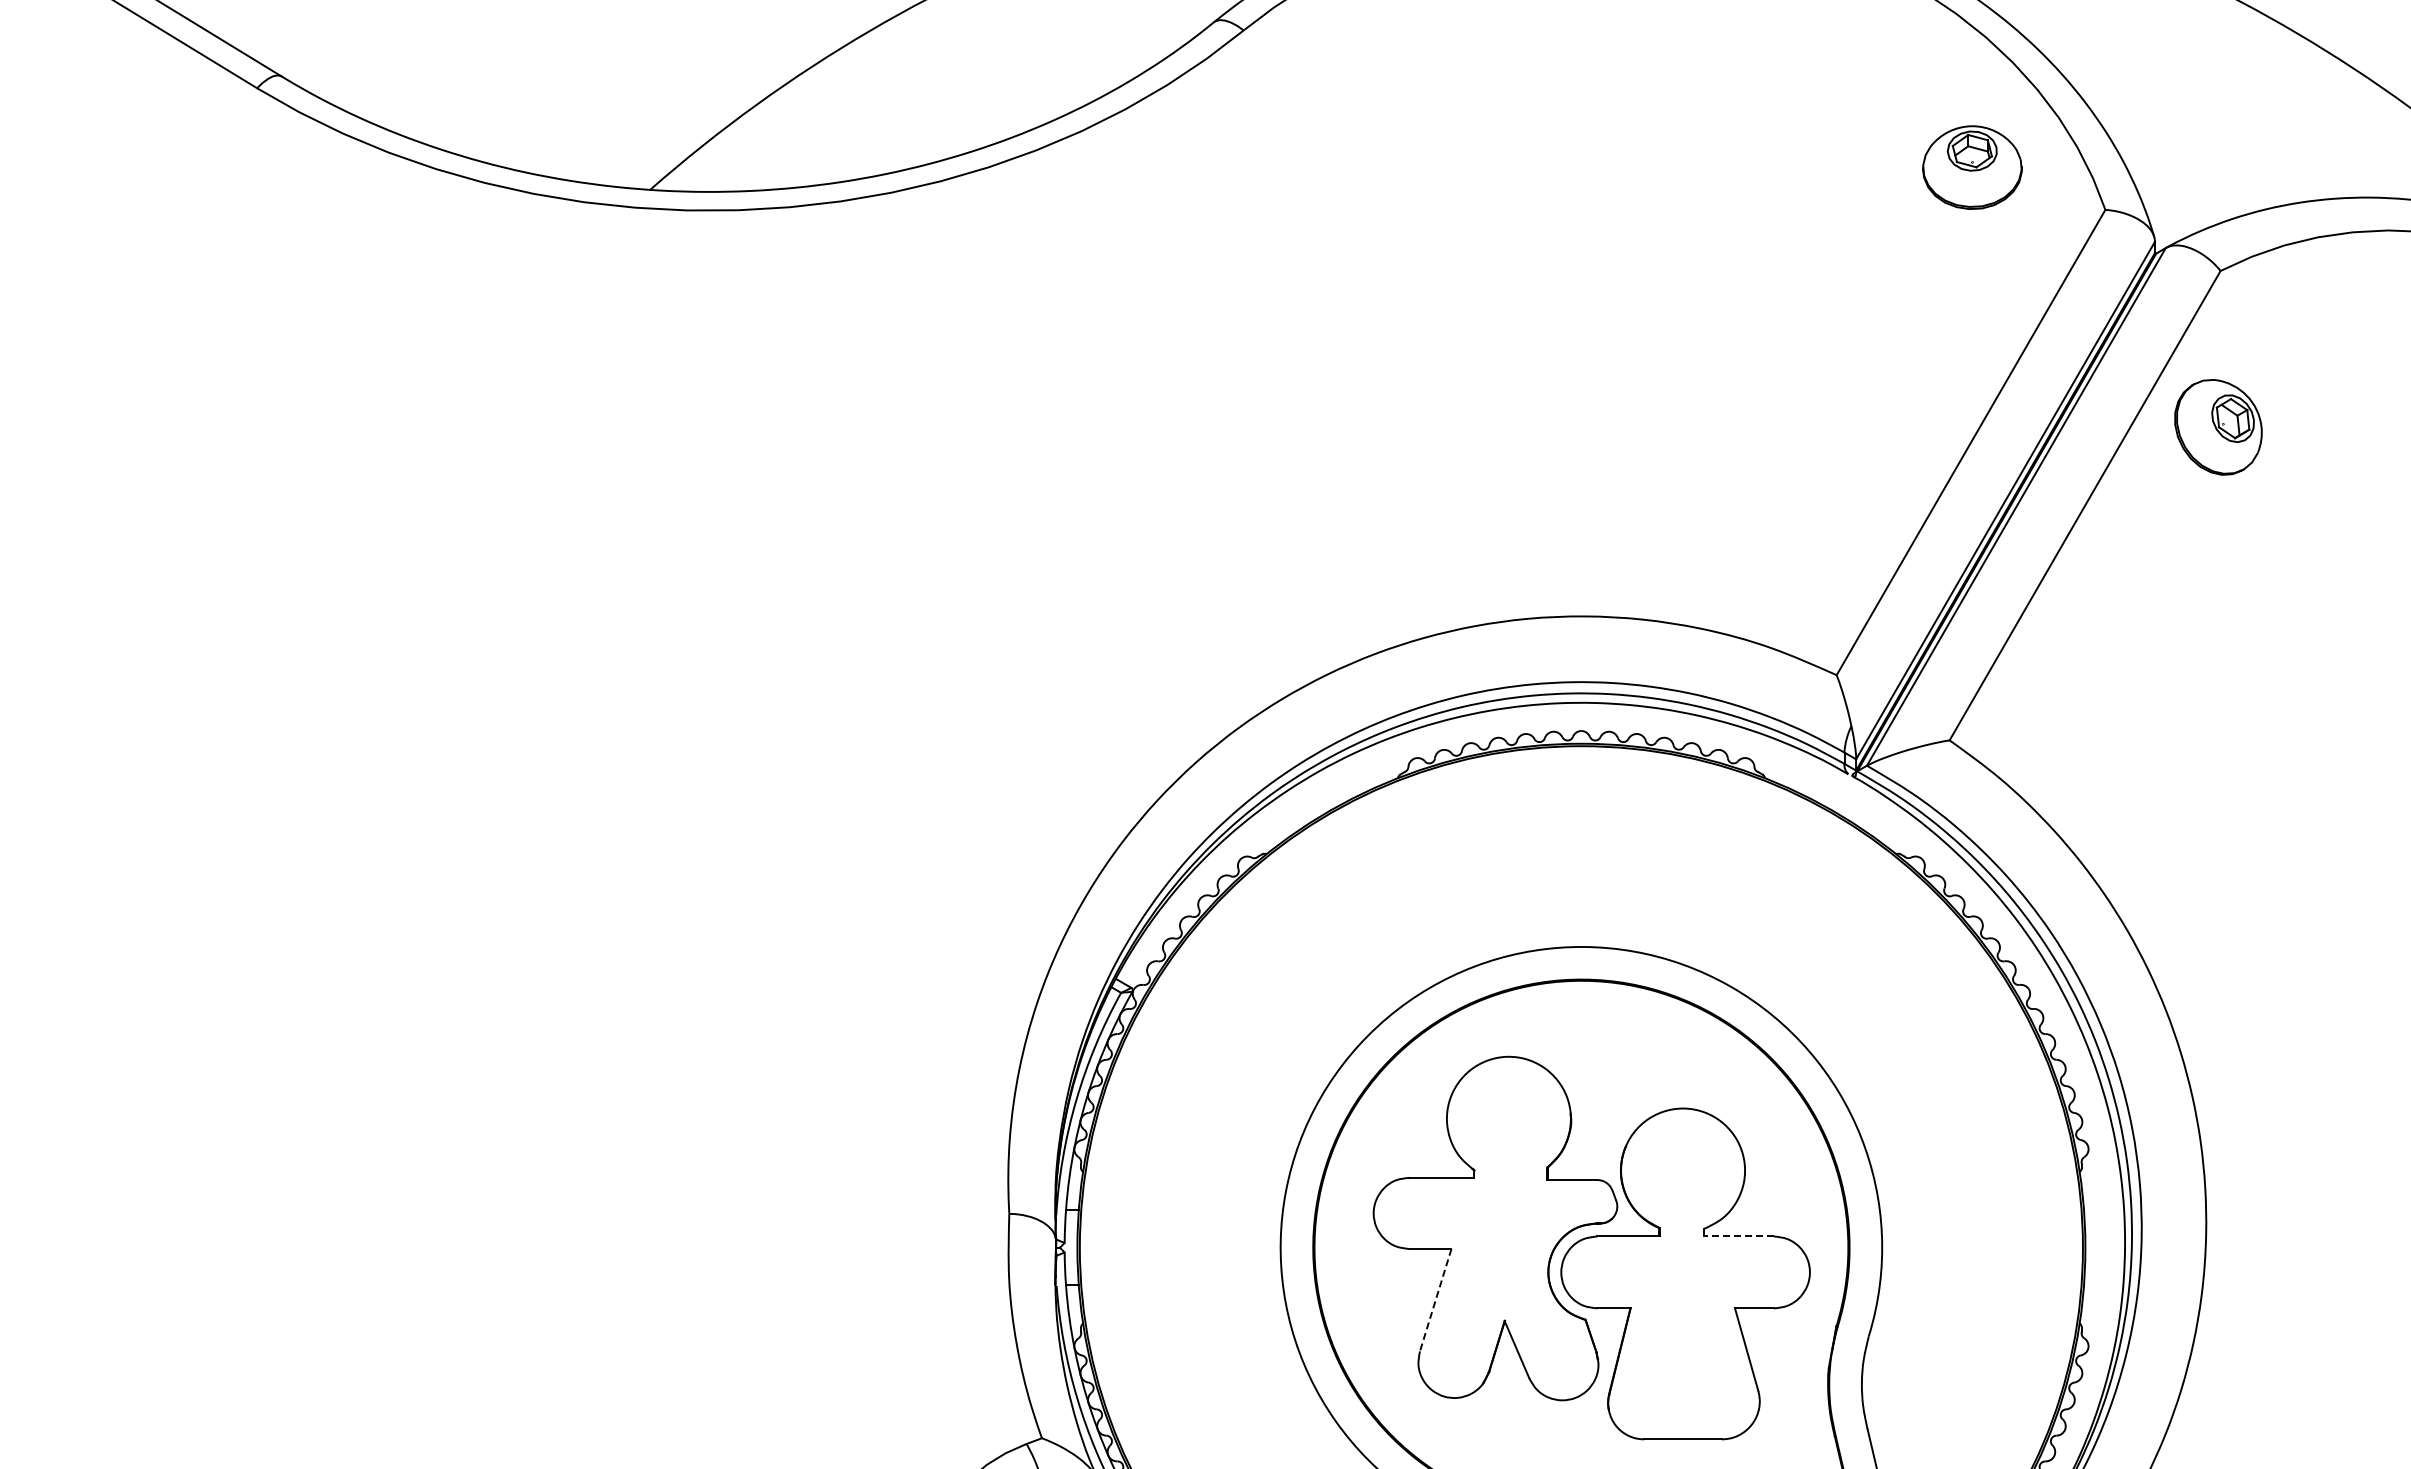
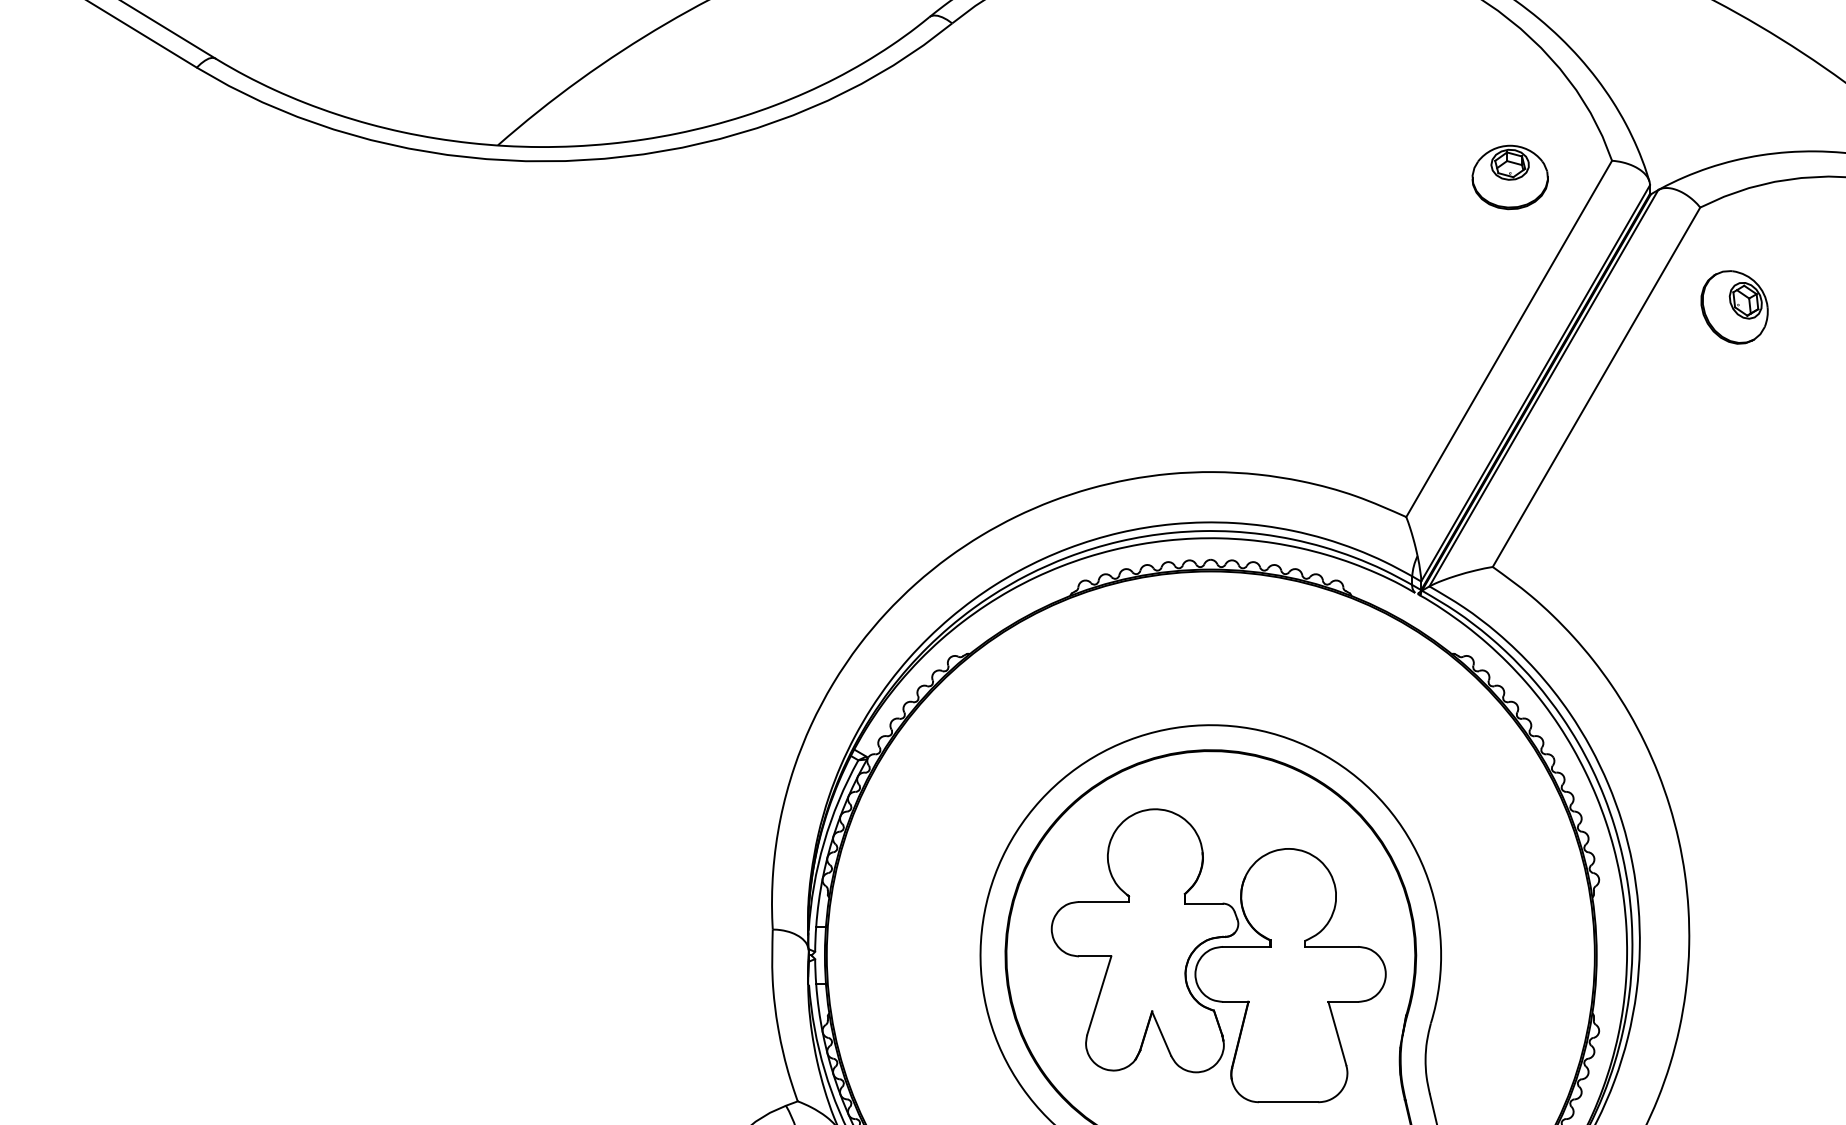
part: (1972, 167) -> (1510, 177), moved
part: (2218, 427) -> (1734, 307), moved
line: (1739, 1236) -> (1331, 946), dashed -> solid
line: (1435, 1300) -> (1099, 995), dashed -> solid

